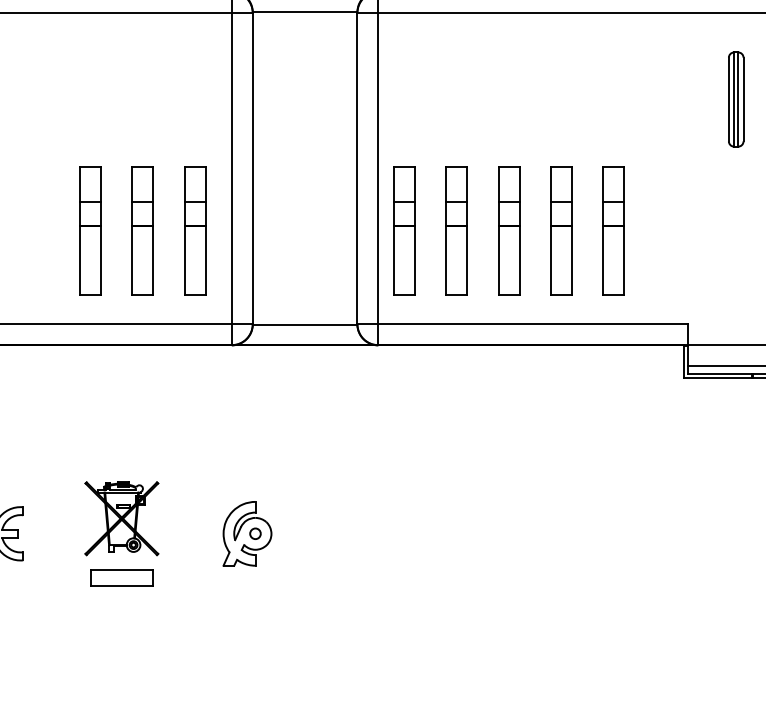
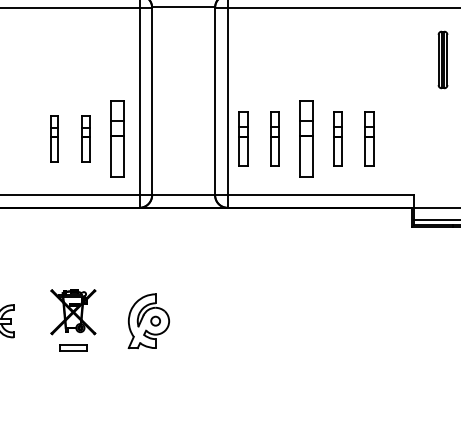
part: (90, 230) -> (54, 138), size x0.6
part: (142, 230) -> (85, 138), size x0.6
part: (404, 230) -> (243, 138), size x0.7
part: (456, 230) -> (274, 138), size x0.7
part: (560, 230) -> (337, 138), size x0.7
part: (614, 230) -> (369, 138), size x0.7
part: (246, 534) -> (148, 321), size x1.4
part: (122, 577) -> (73, 347), size x0.7

